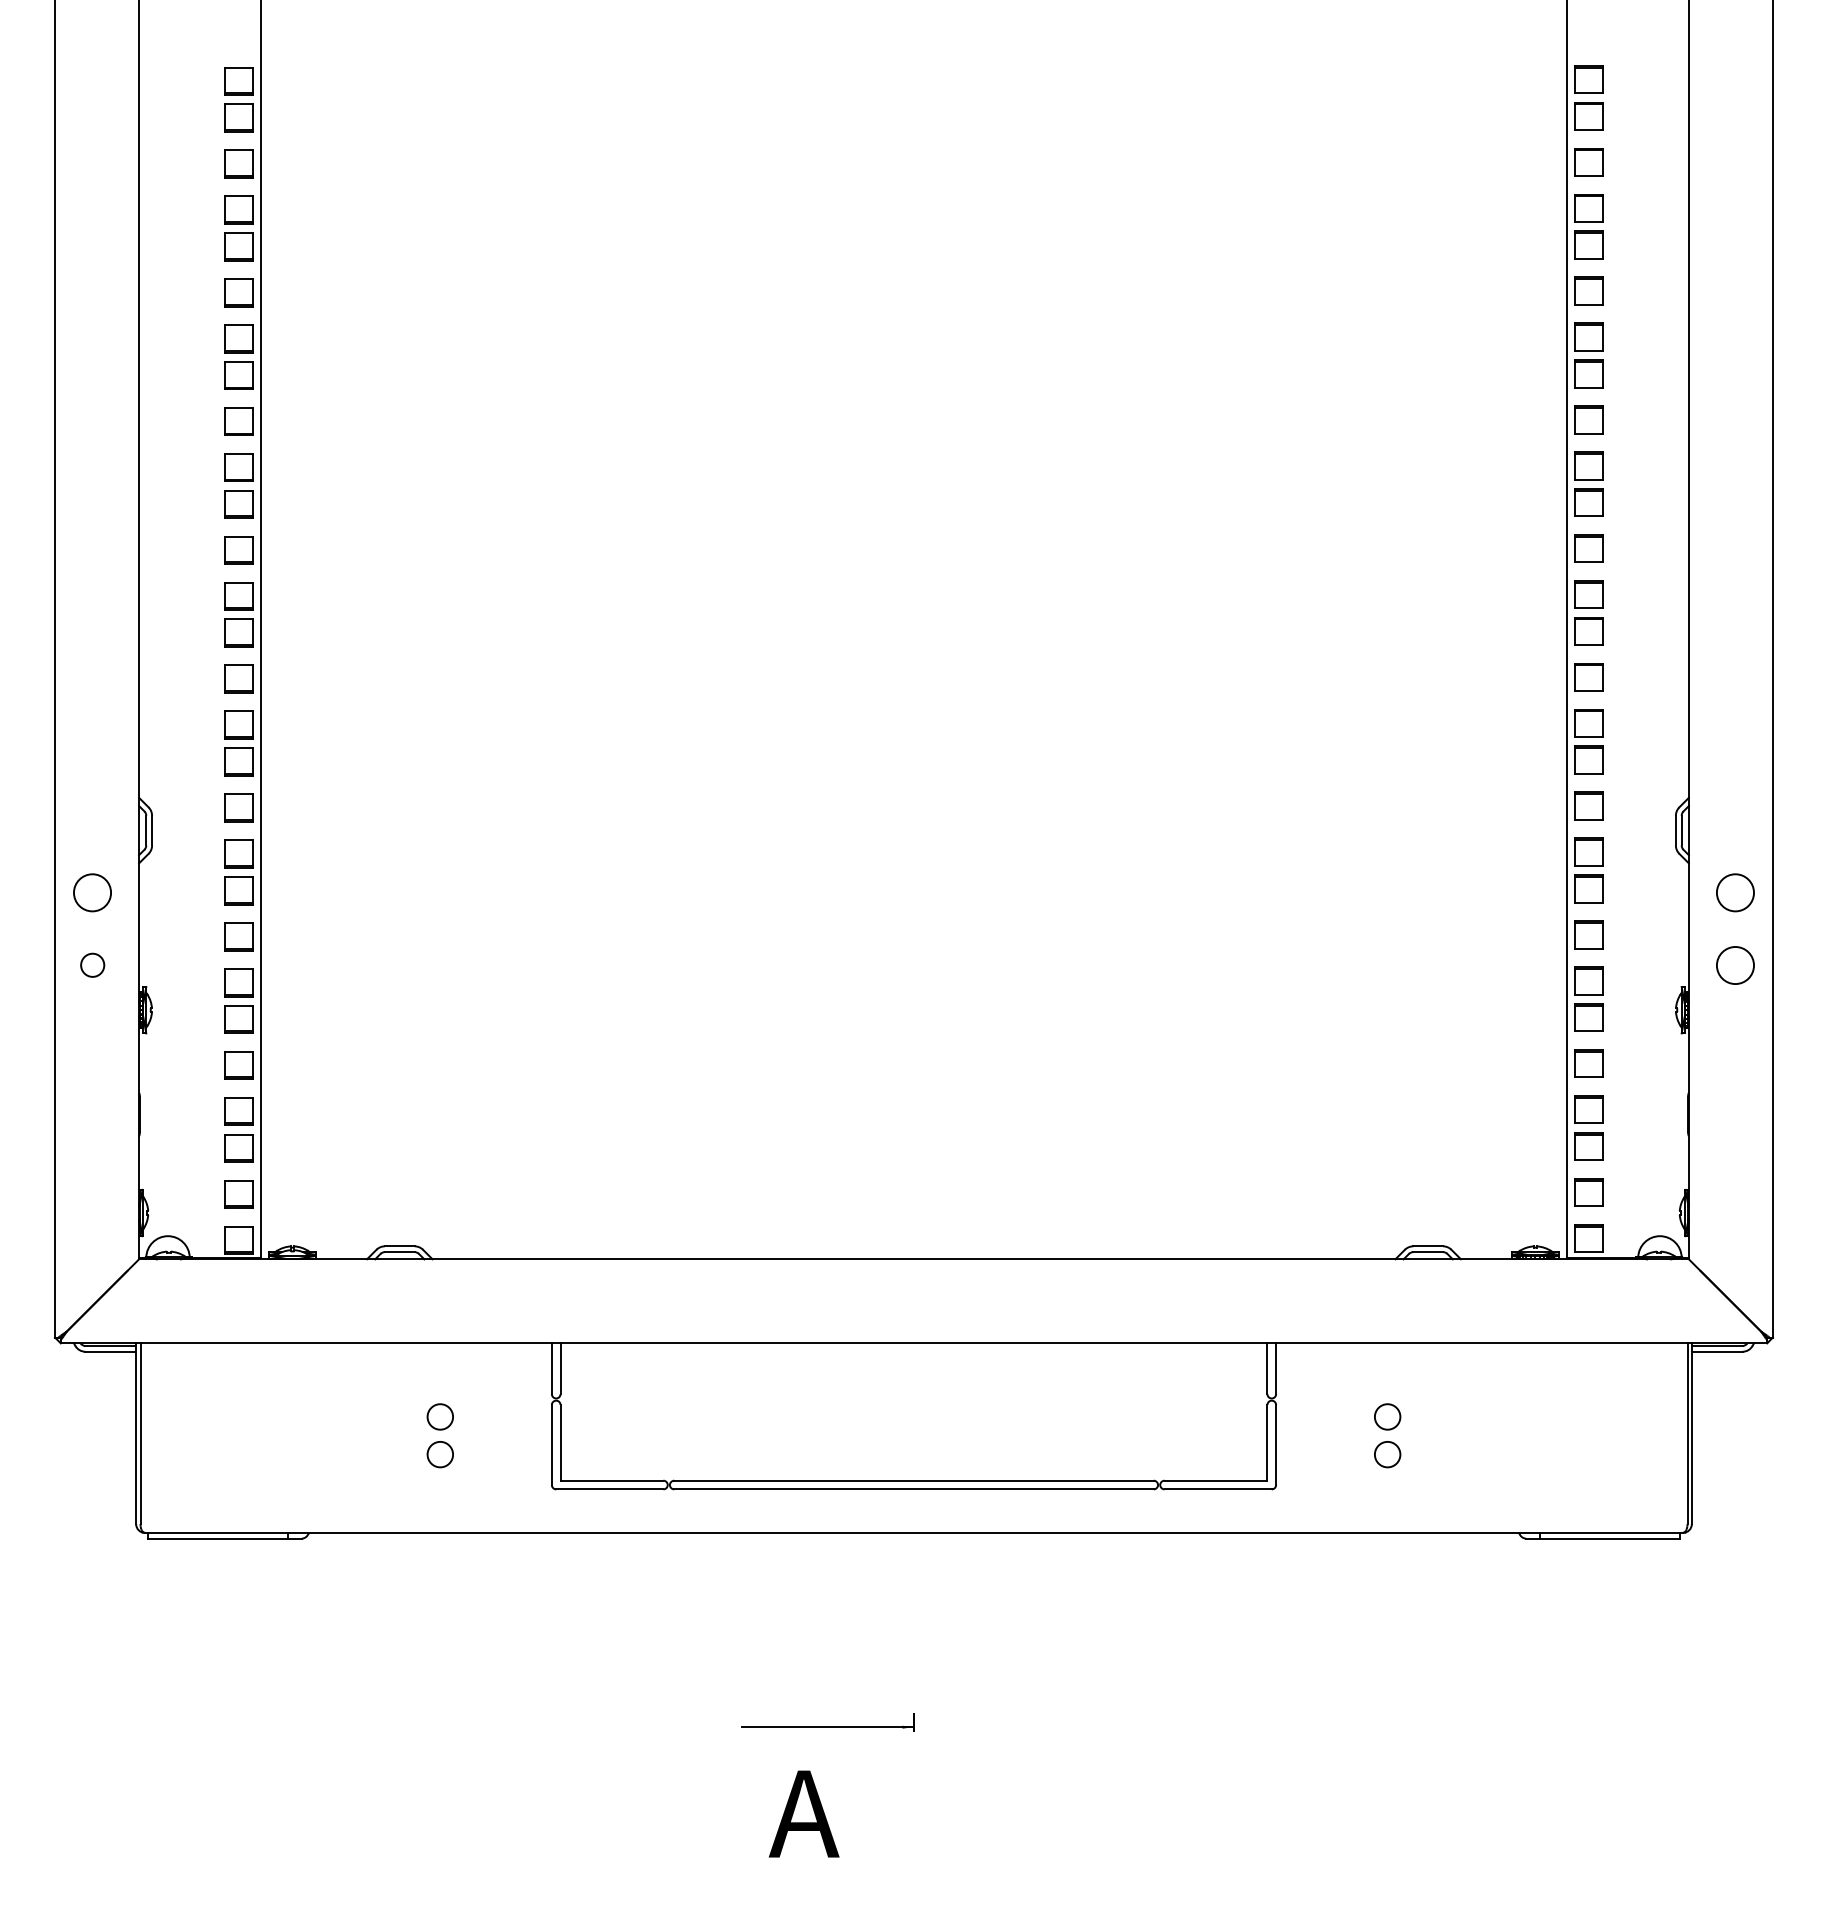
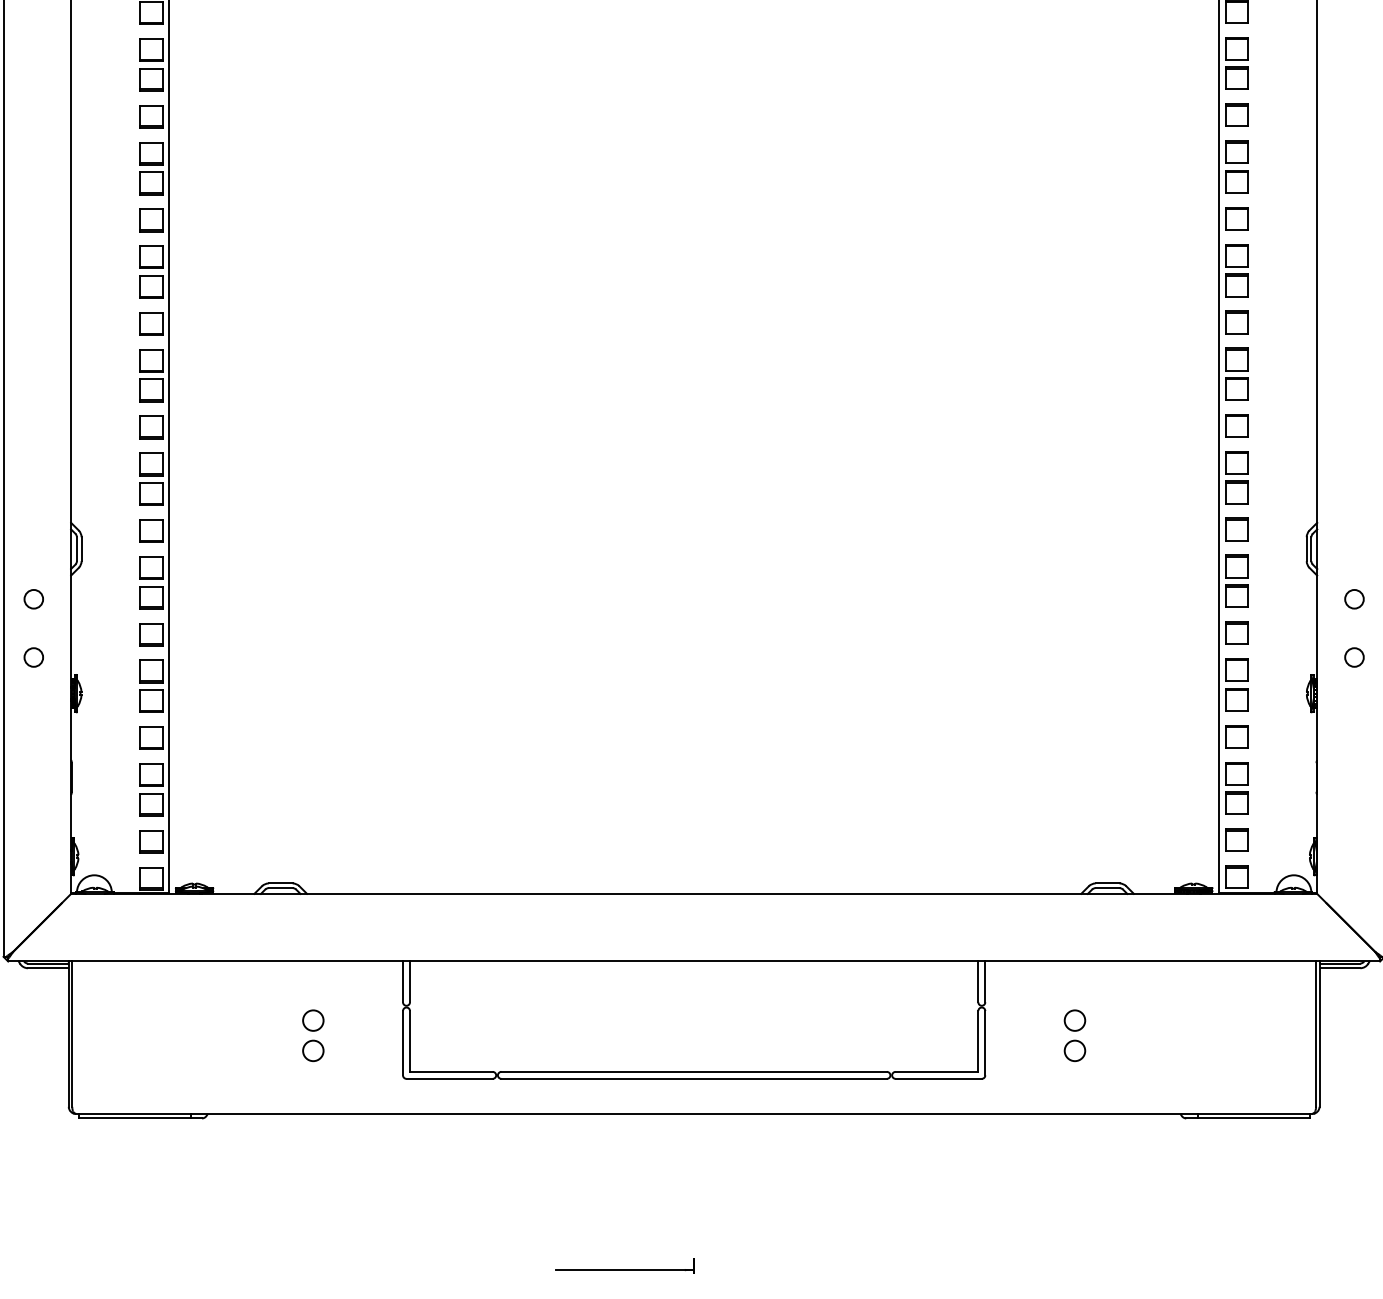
circle: (92, 892) -> (33, 598), size x0.62
circle: (1734, 892) -> (1353, 598), size x0.62
circle: (1734, 964) -> (1353, 656), size x0.62

